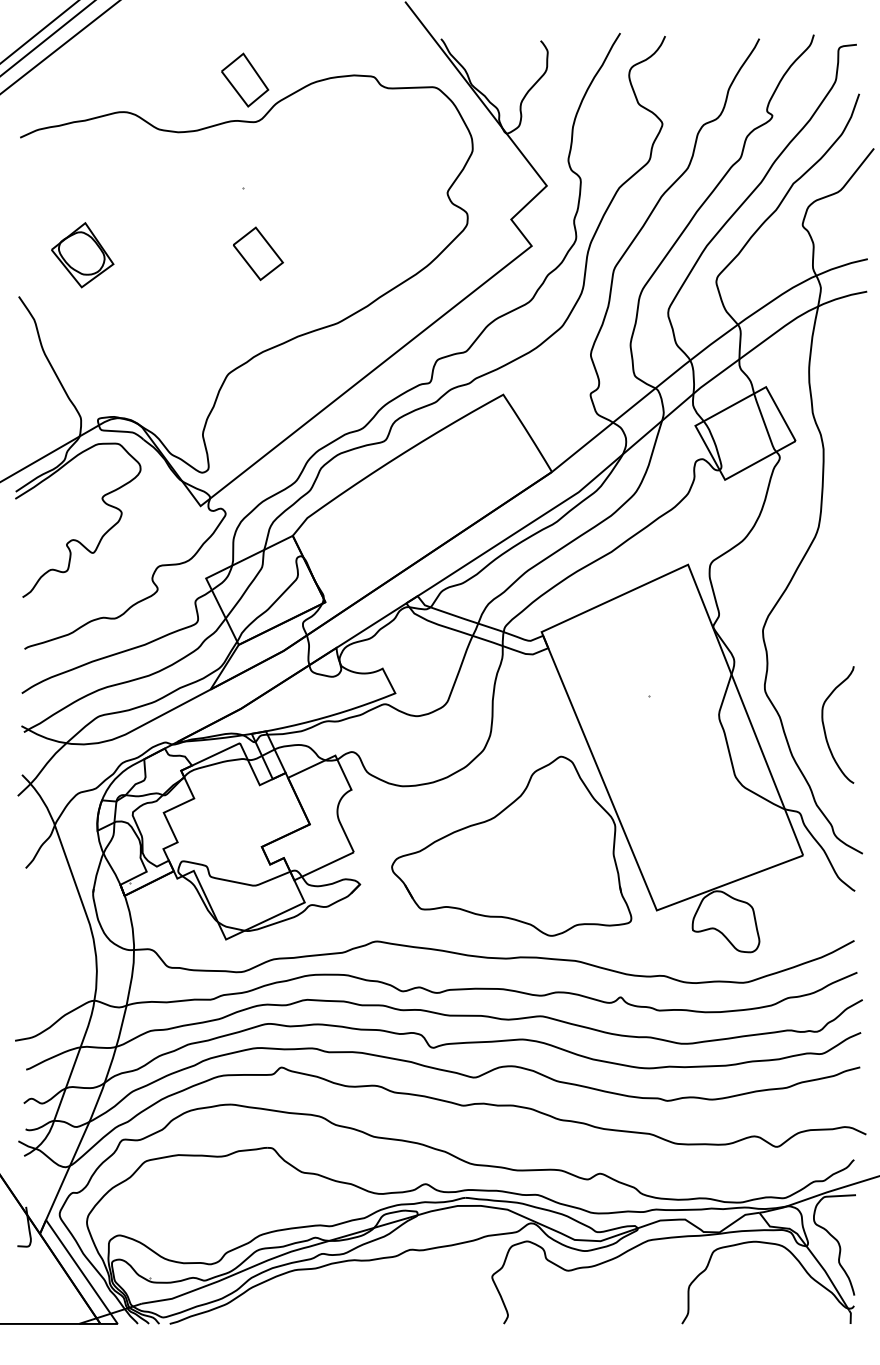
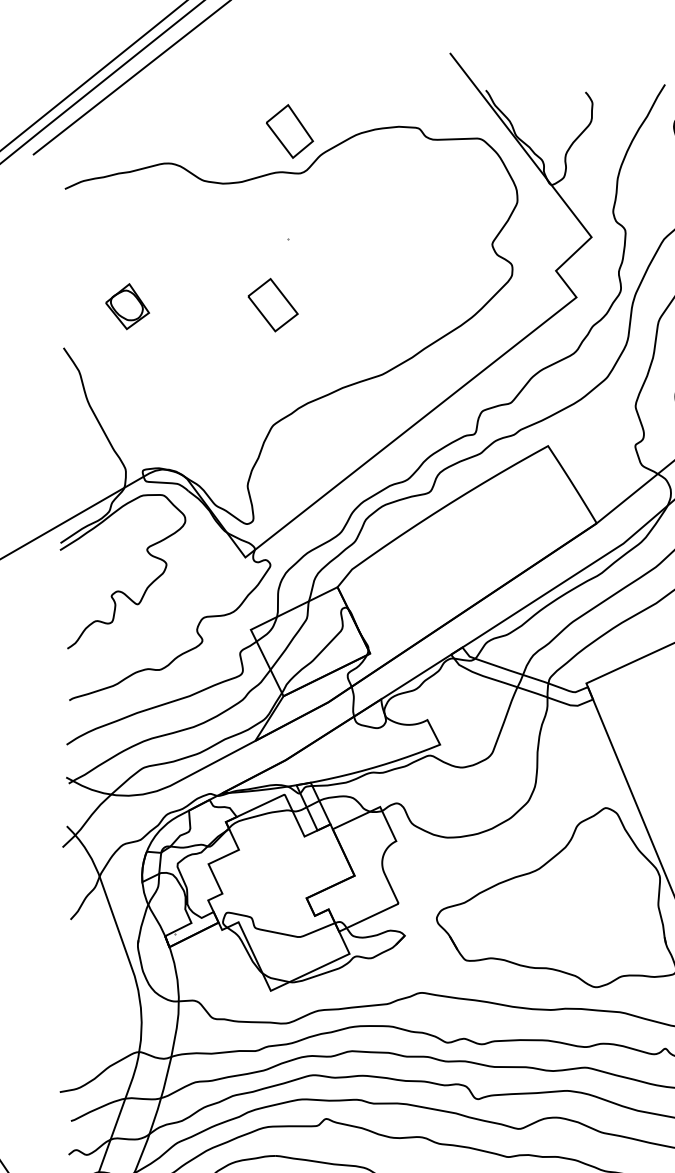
part: (258, 253) -> (273, 304), moved
part: (82, 255) -> (127, 306), size x0.7

